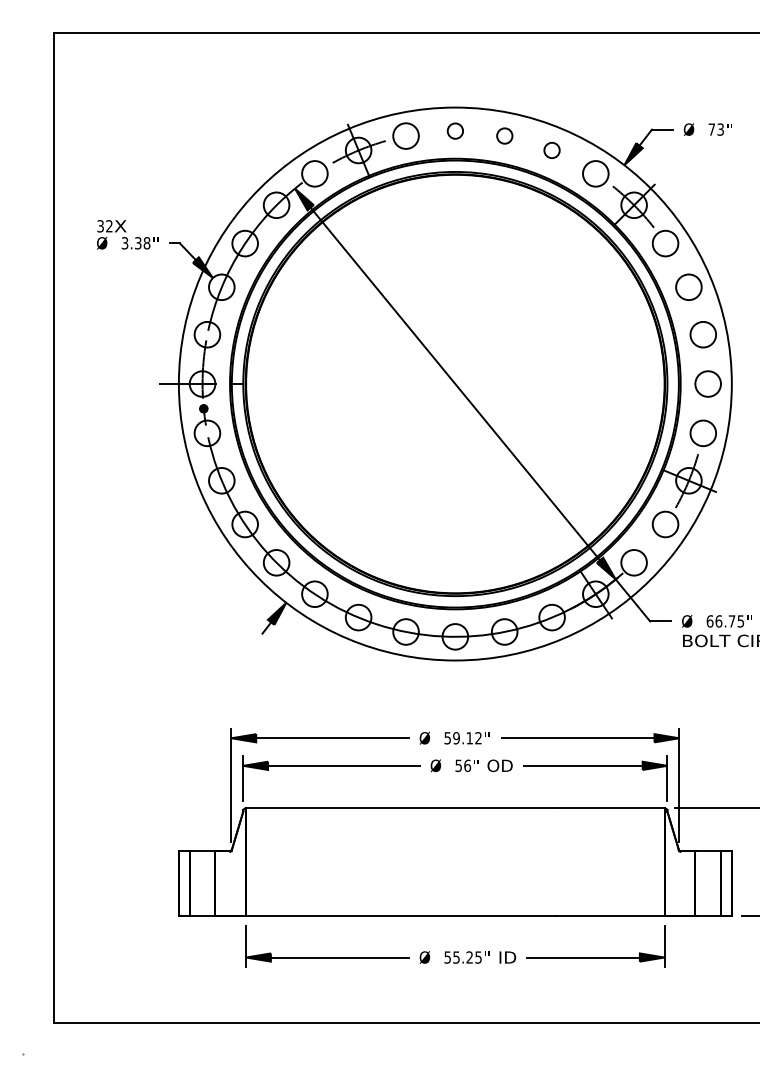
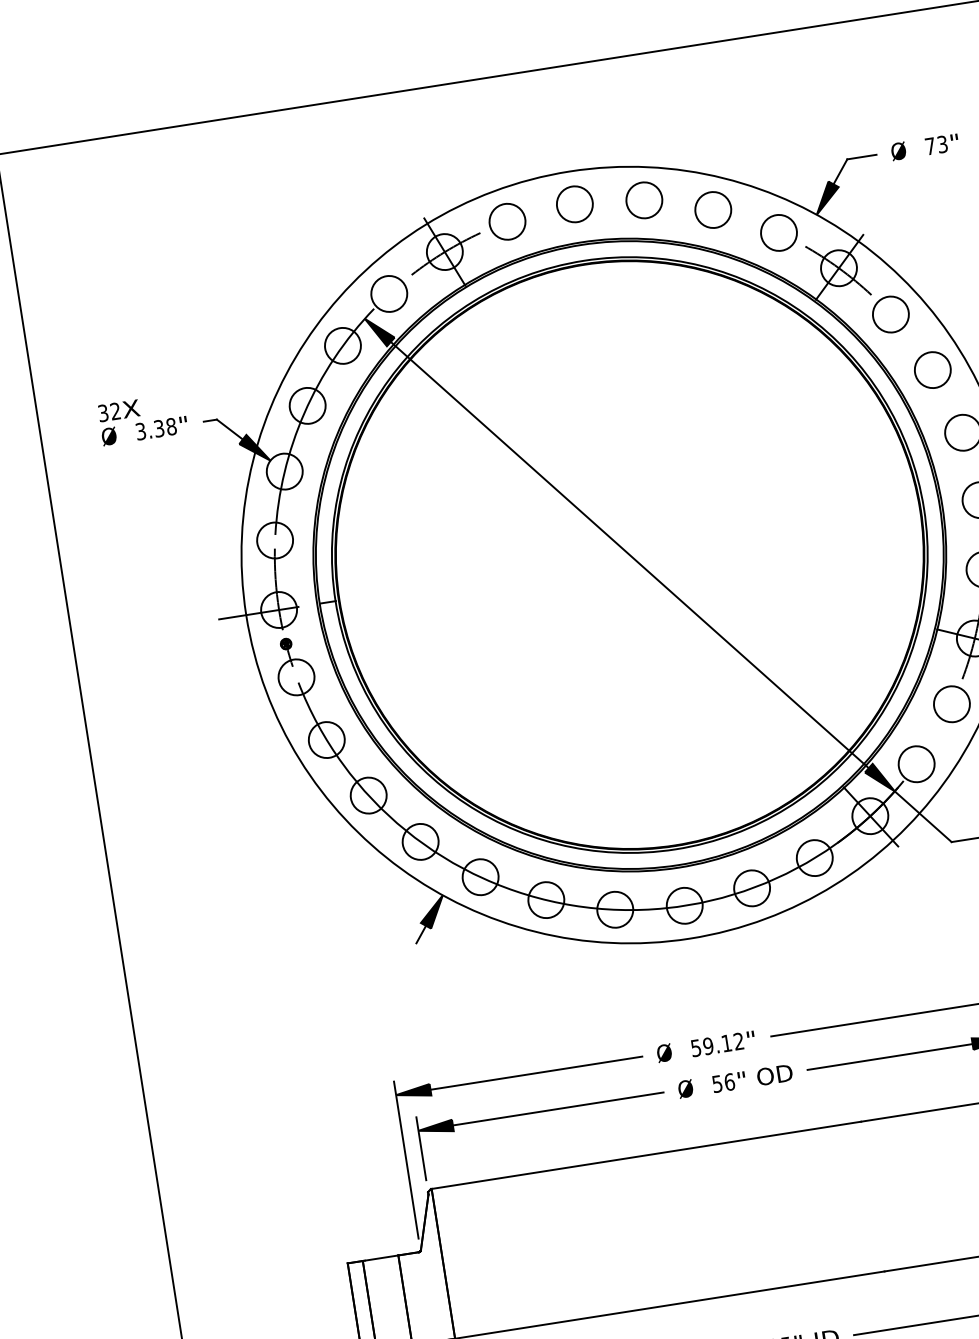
circle: (455, 130) -> (574, 203), size x1.67
circle: (504, 135) -> (643, 199), size x1.67
circle: (551, 150) -> (712, 210), size x1.67

